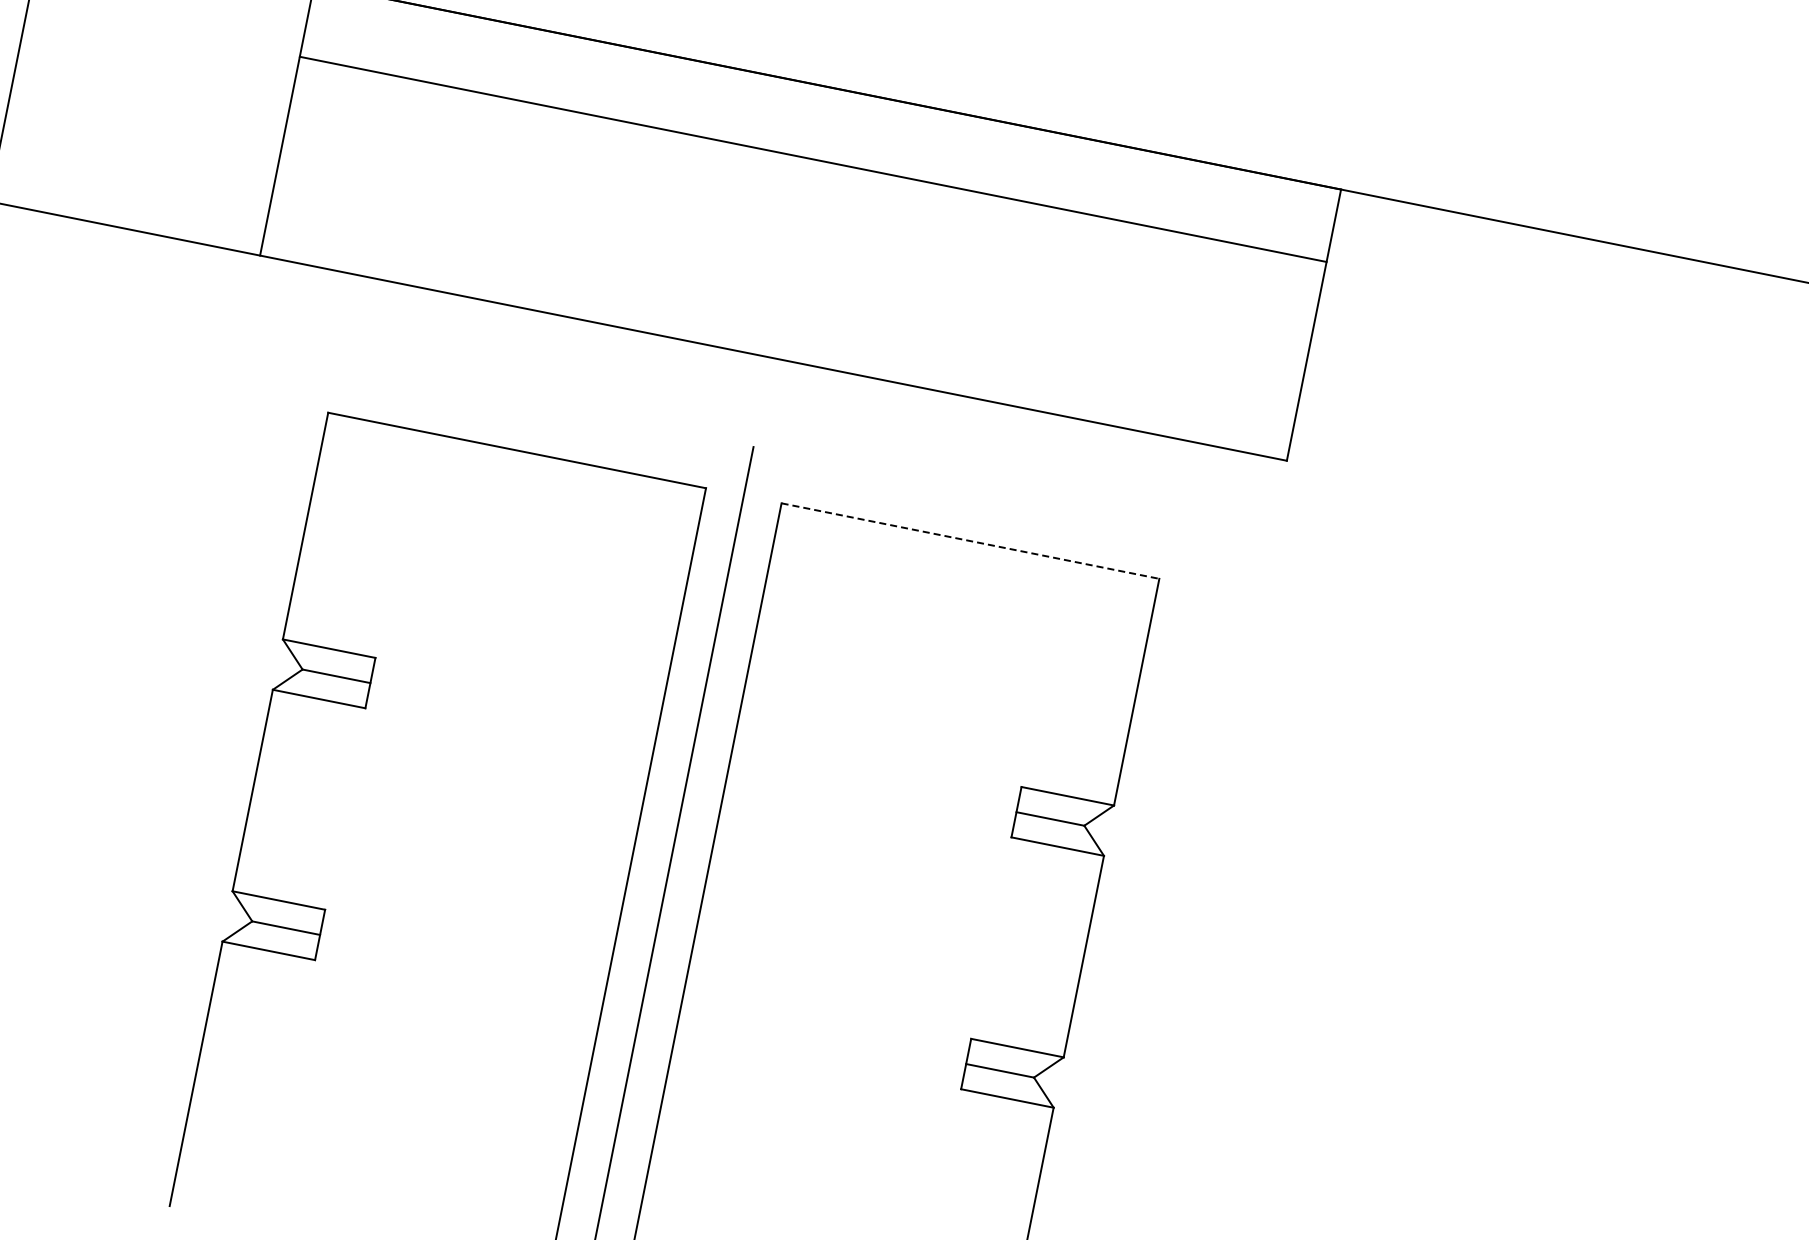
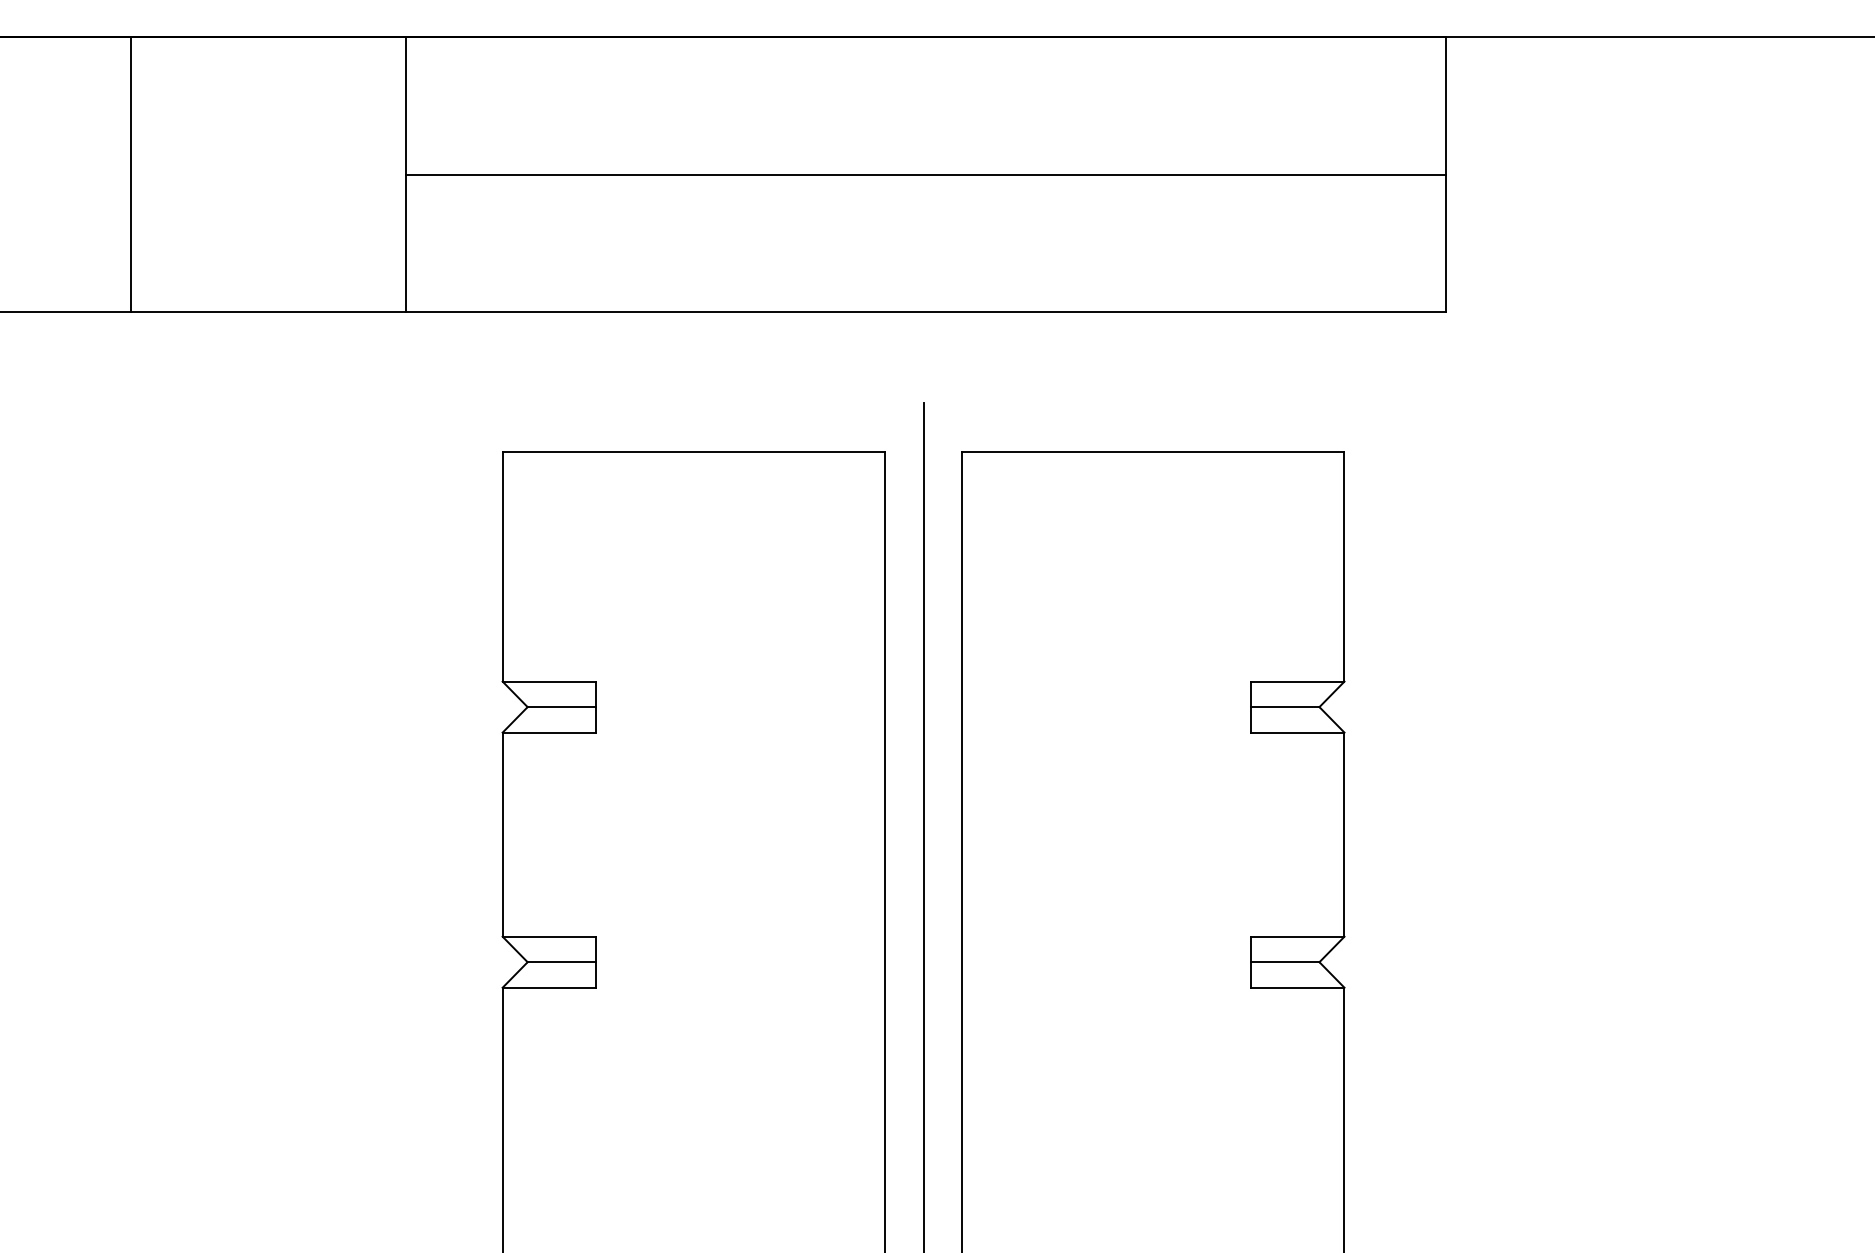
line: (813, 158) -> (925, 174), moved
line: (970, 541) -> (1153, 452), dashed -> solid

